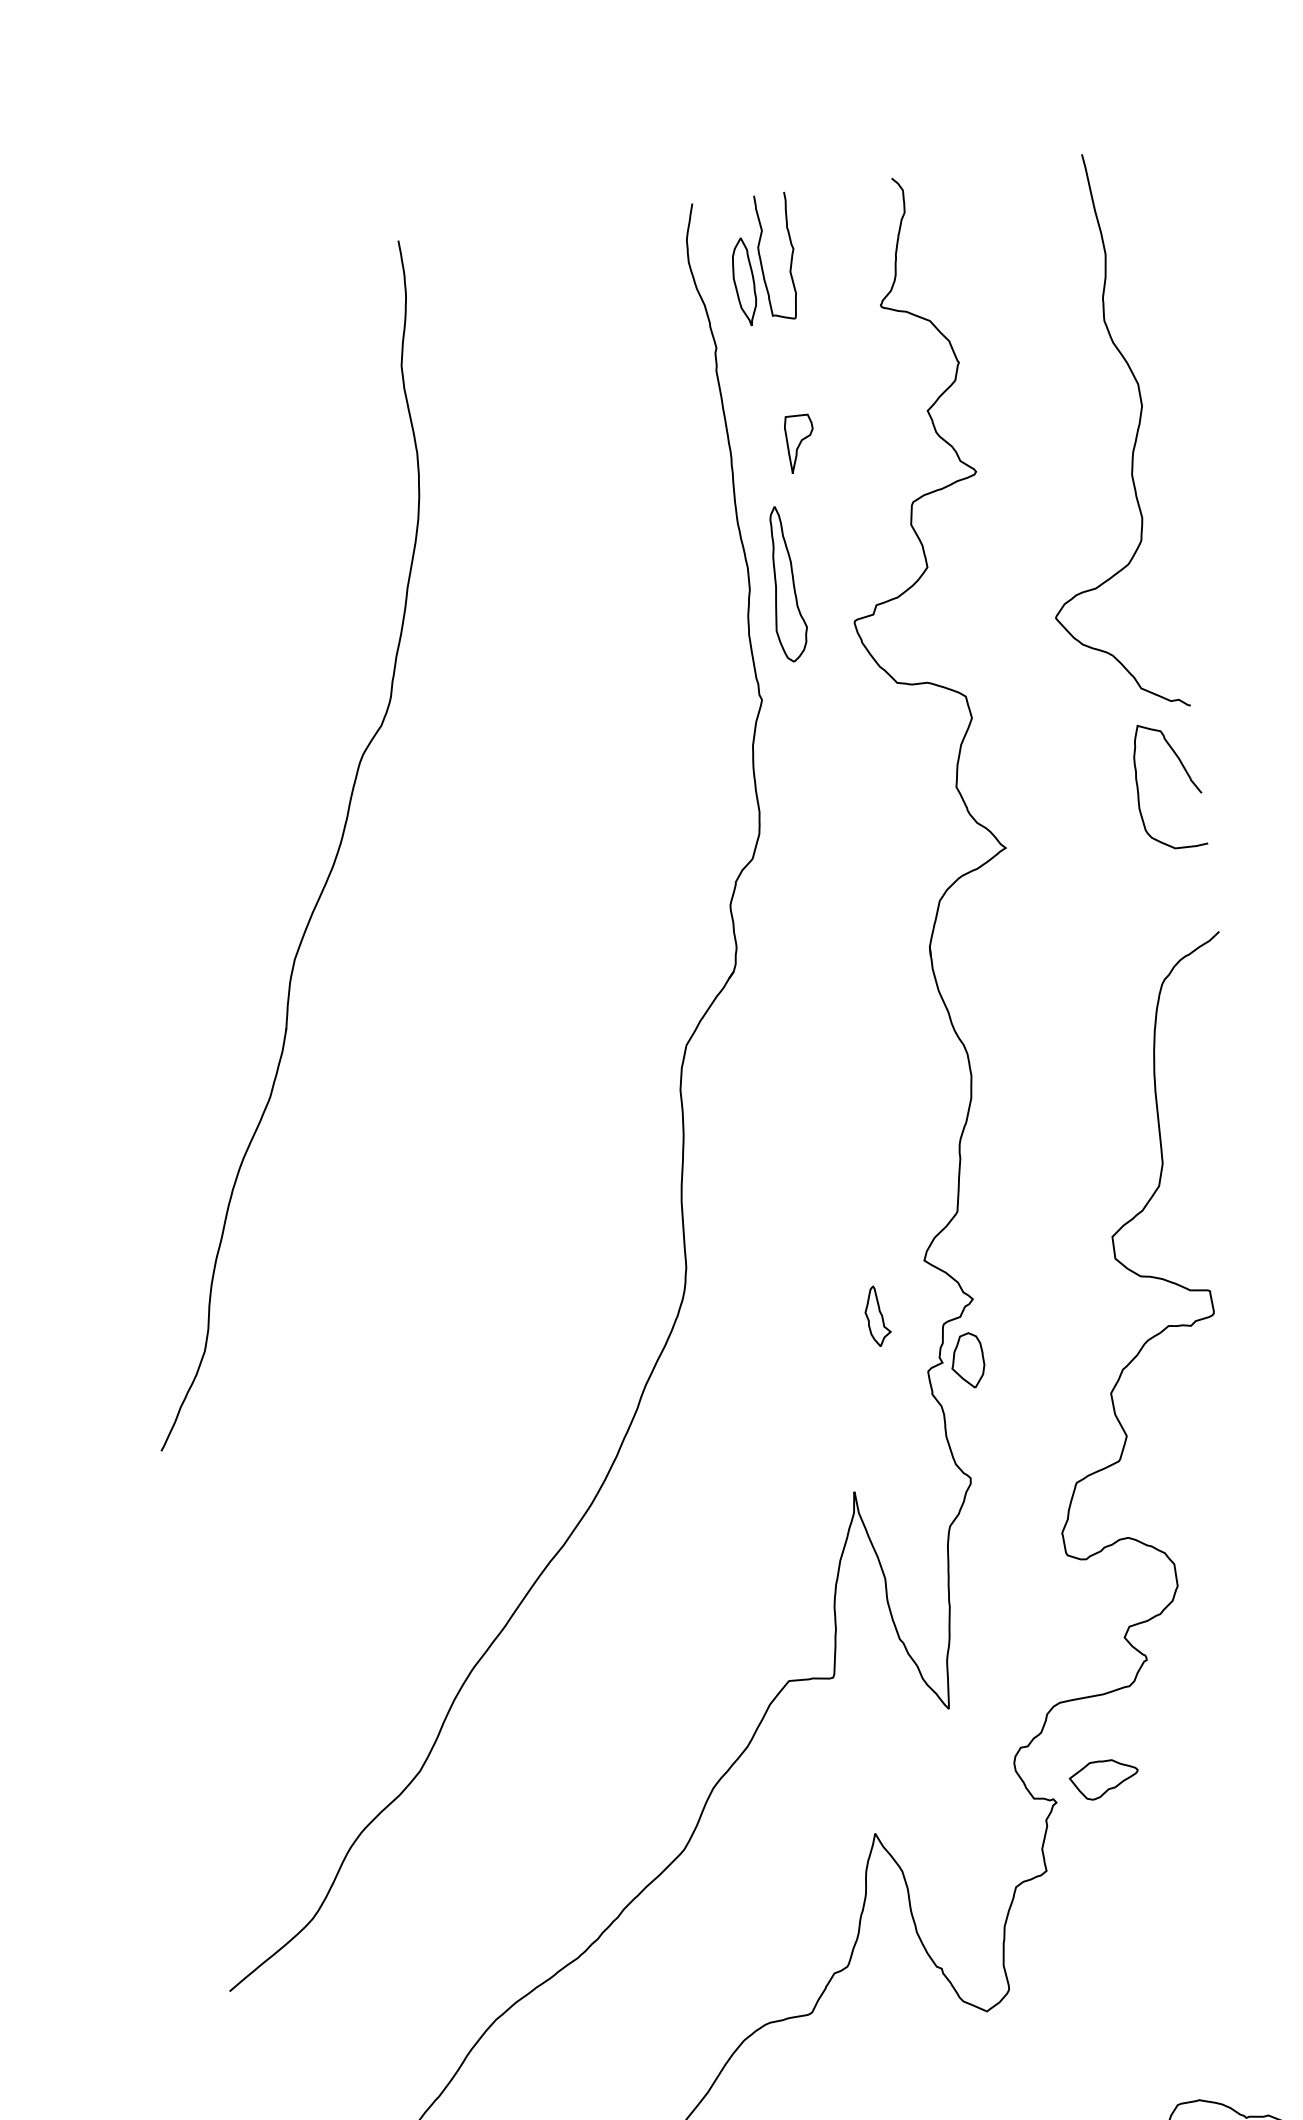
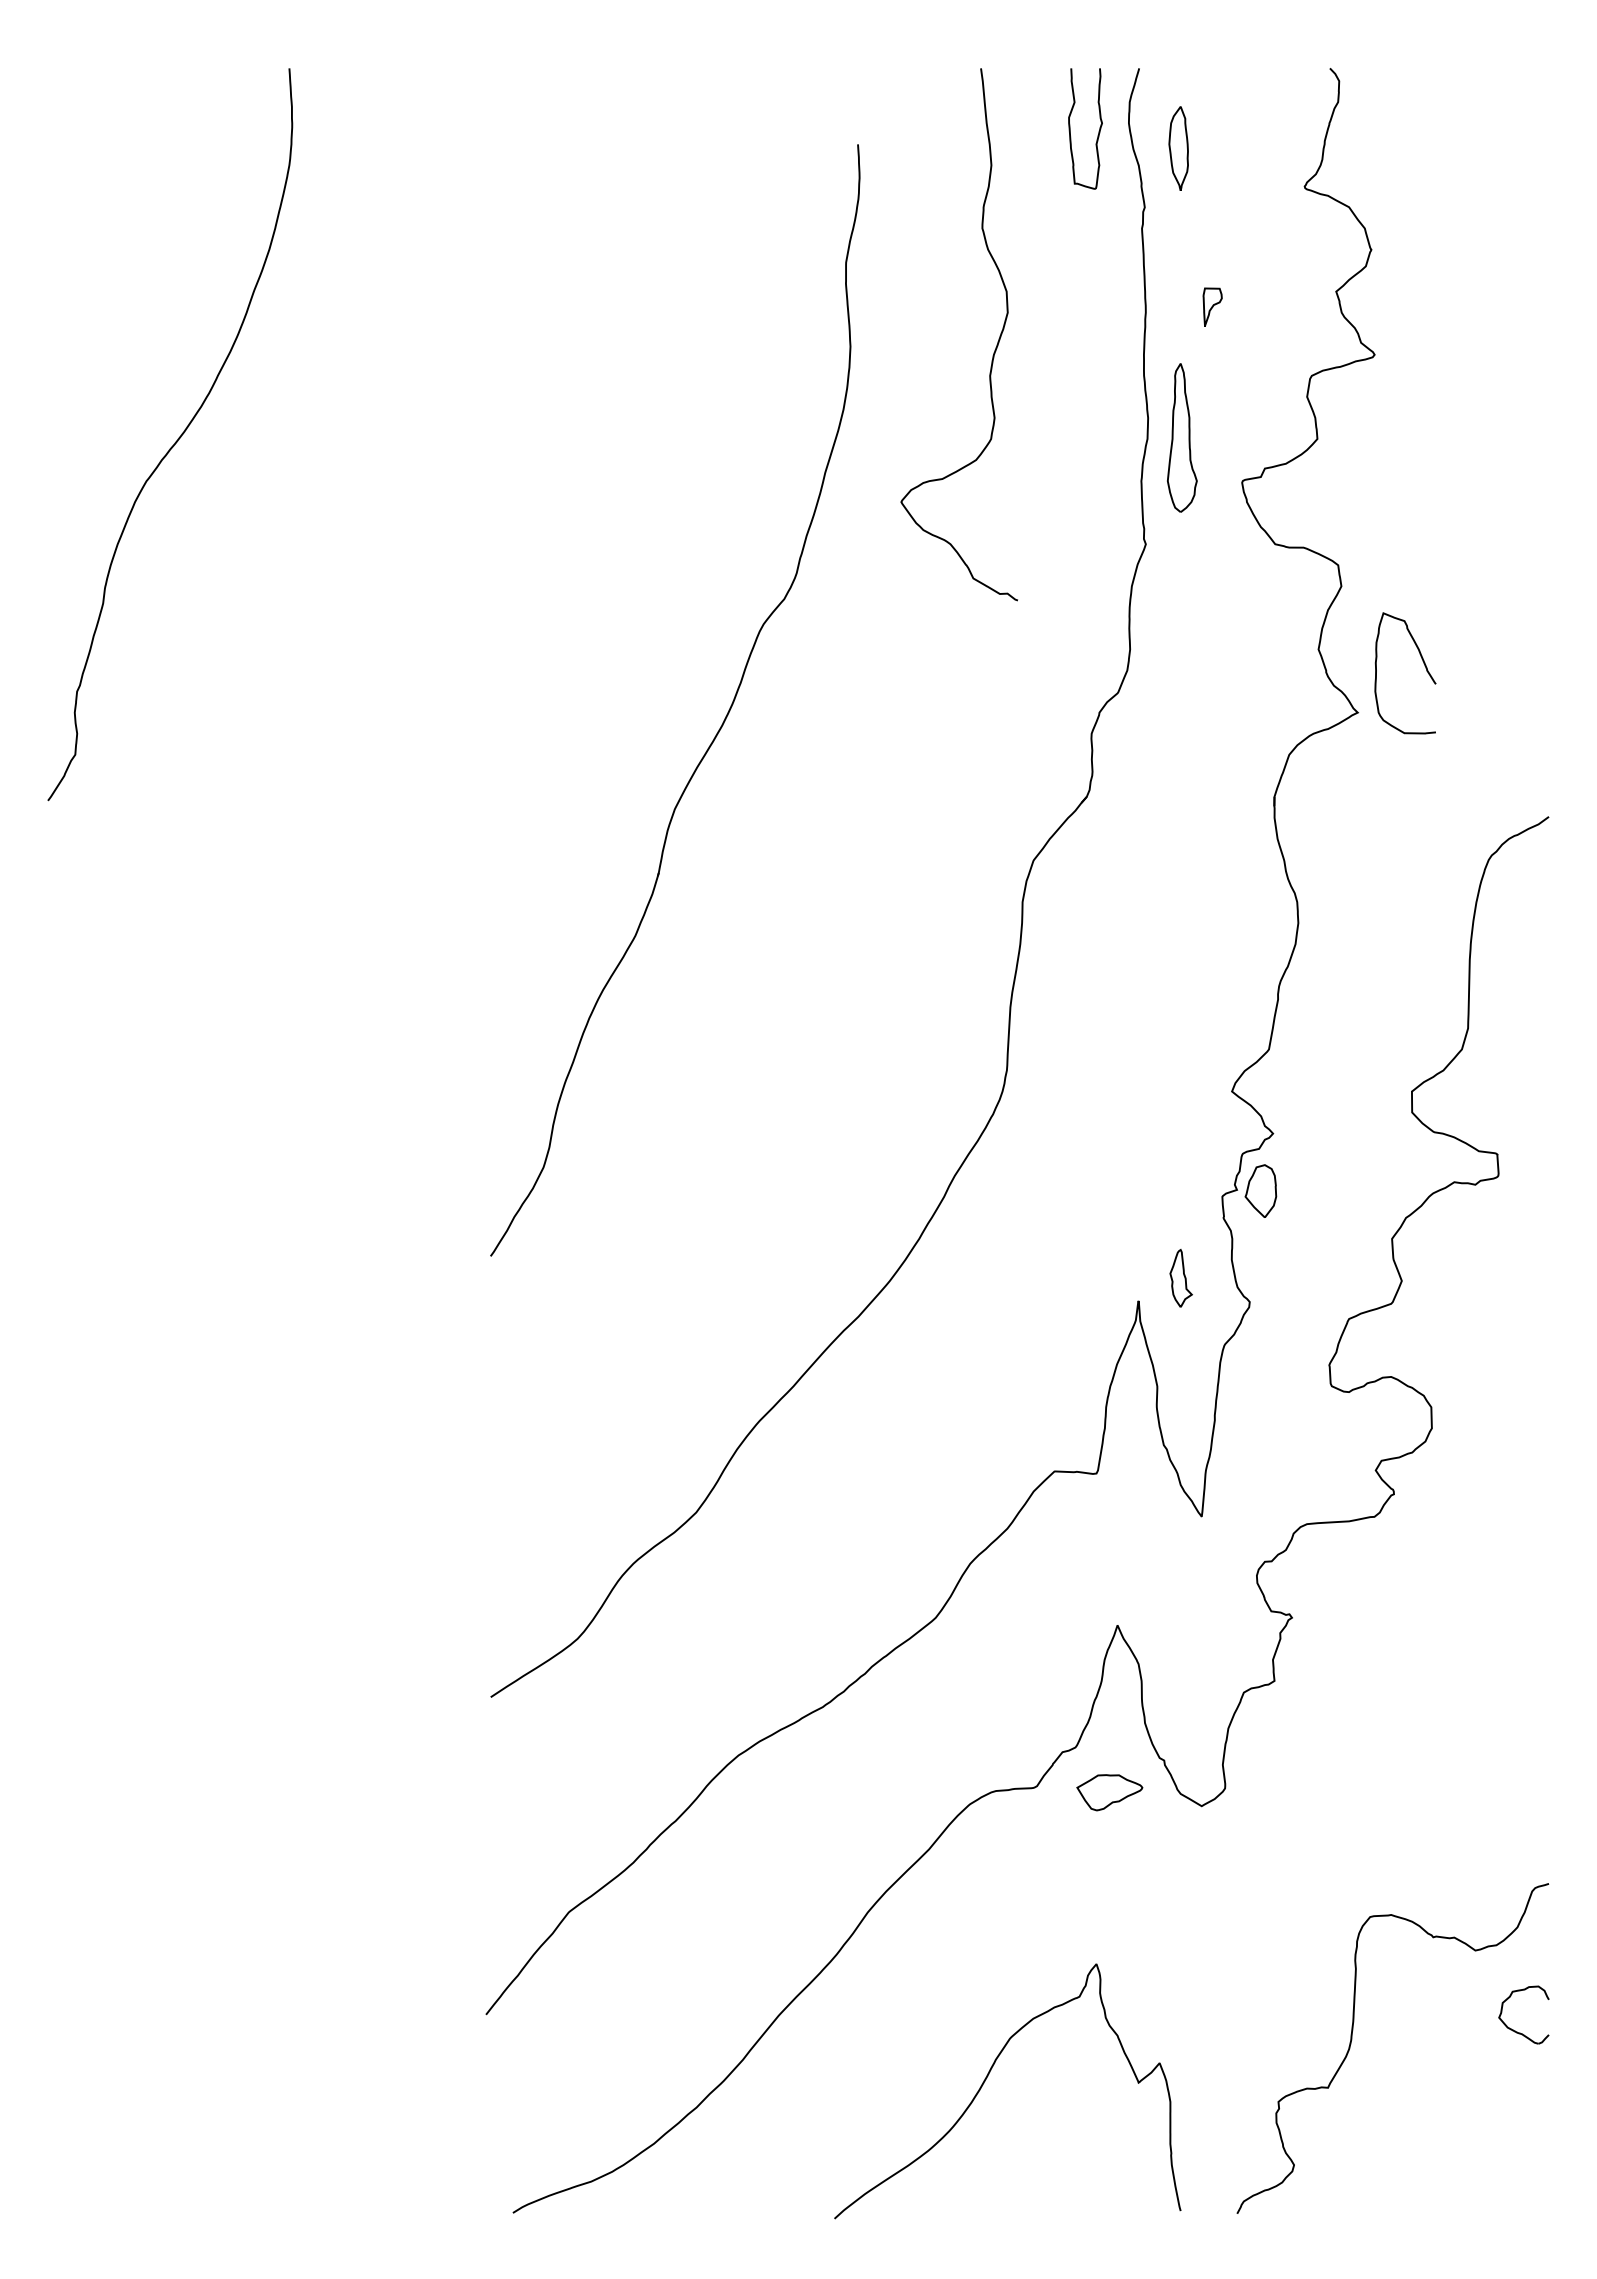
part: (790, 258) -> (1098, 131), moved
part: (800, 442) -> (1212, 306), size x0.7
curve: (1133, 444) -> (995, 347), moved
curve: (1187, 776) -> (1424, 666), moved
part: (329, 870) -> (718, 729), moved
part: (876, 1316) -> (1180, 1278), moved
part: (1104, 1779) -> (1109, 1792), moved

